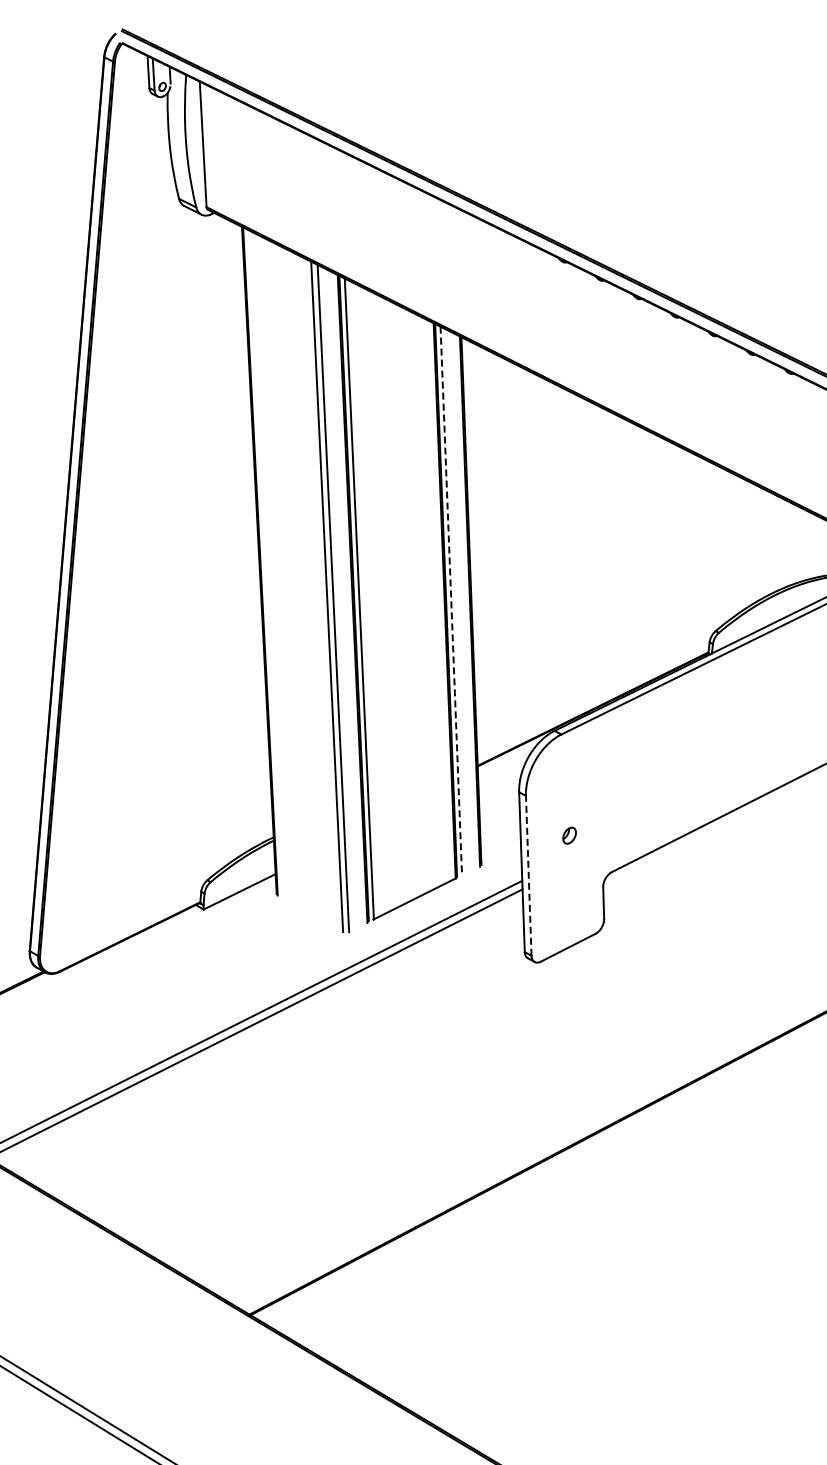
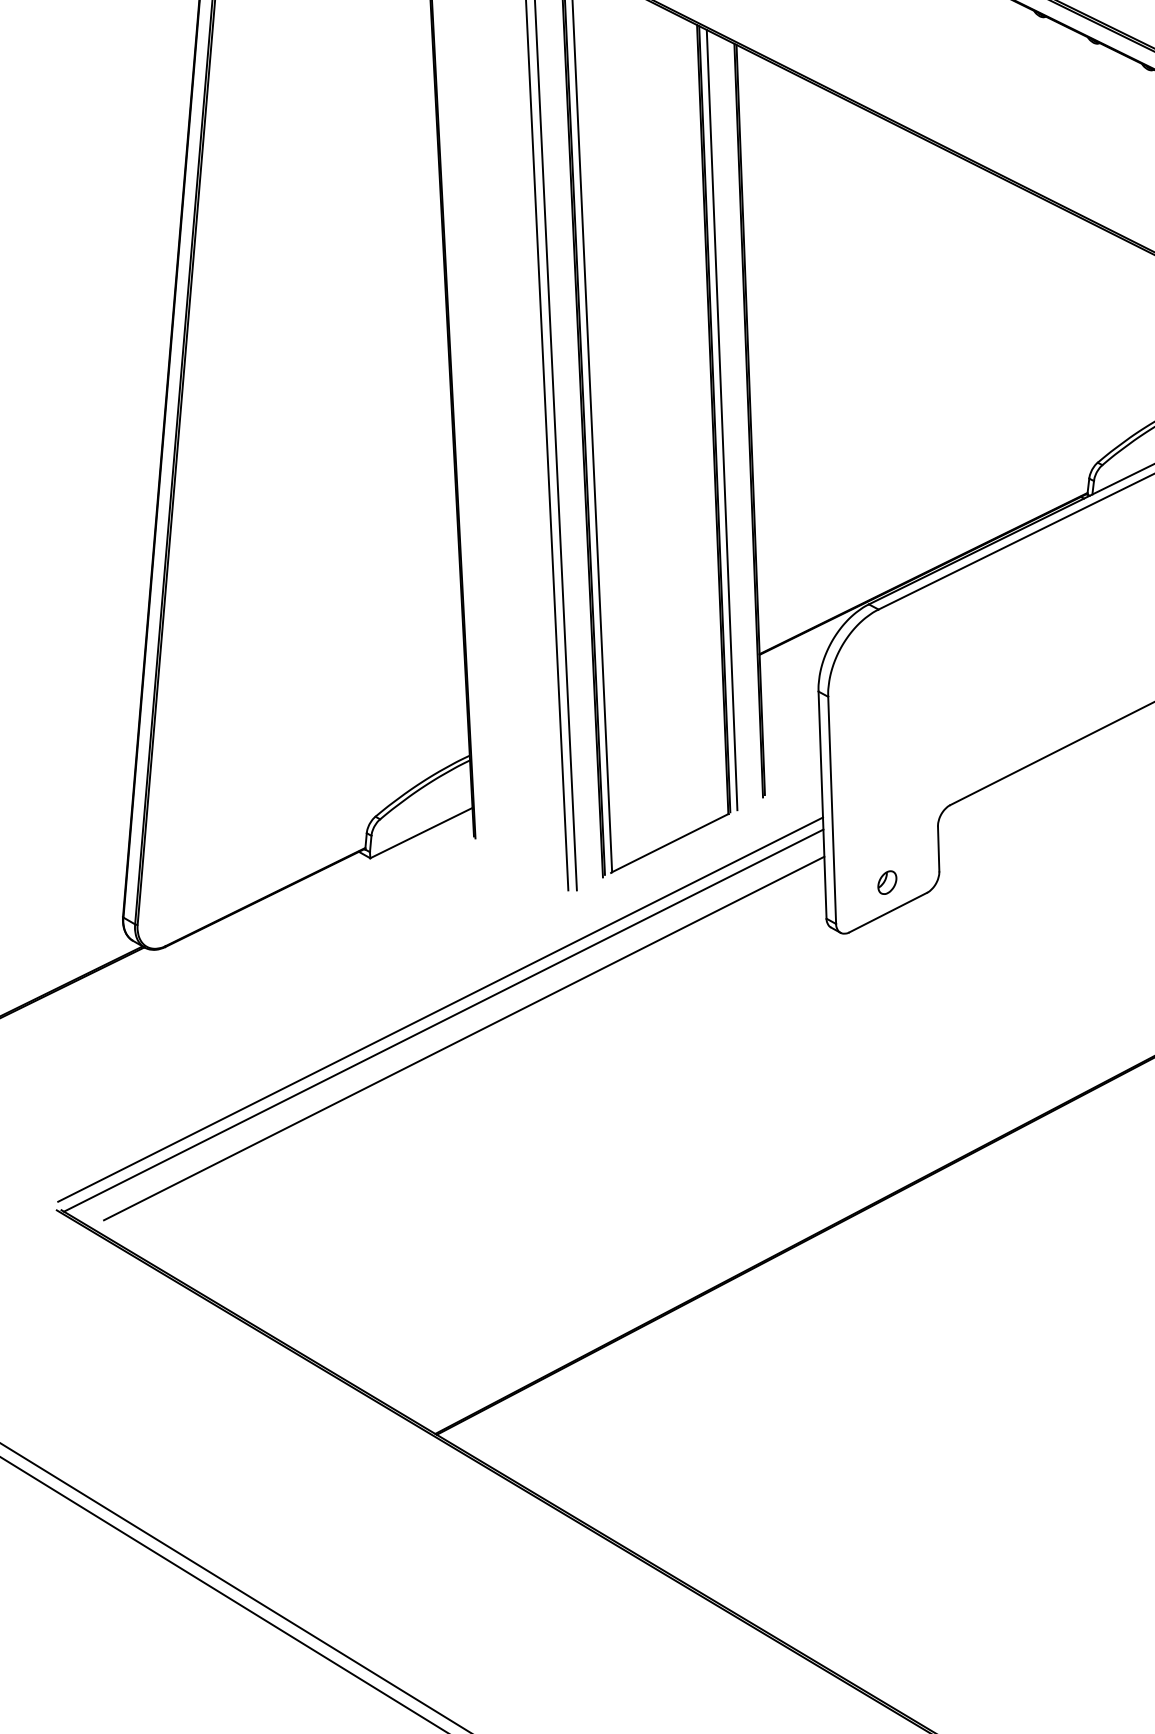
line: (451, 601) -> (722, 420), dashed -> solid
part: (569, 835) -> (887, 882), moved
line: (528, 875) -> (831, 809), dashed -> solid
line: (269, 1036) -> (463, 1038), added

